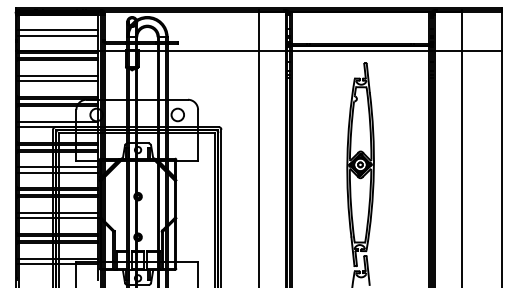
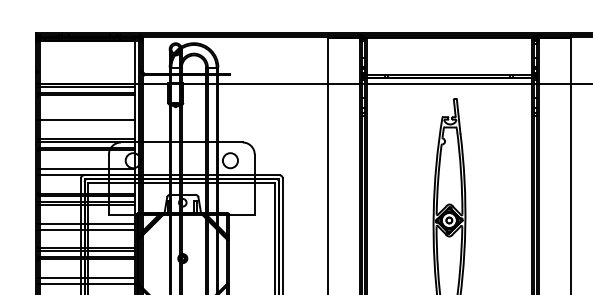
line: (57, 30) -> (86, 59), removed
line: (57, 35) -> (86, 65), removed
line: (57, 76) -> (86, 114), removed

